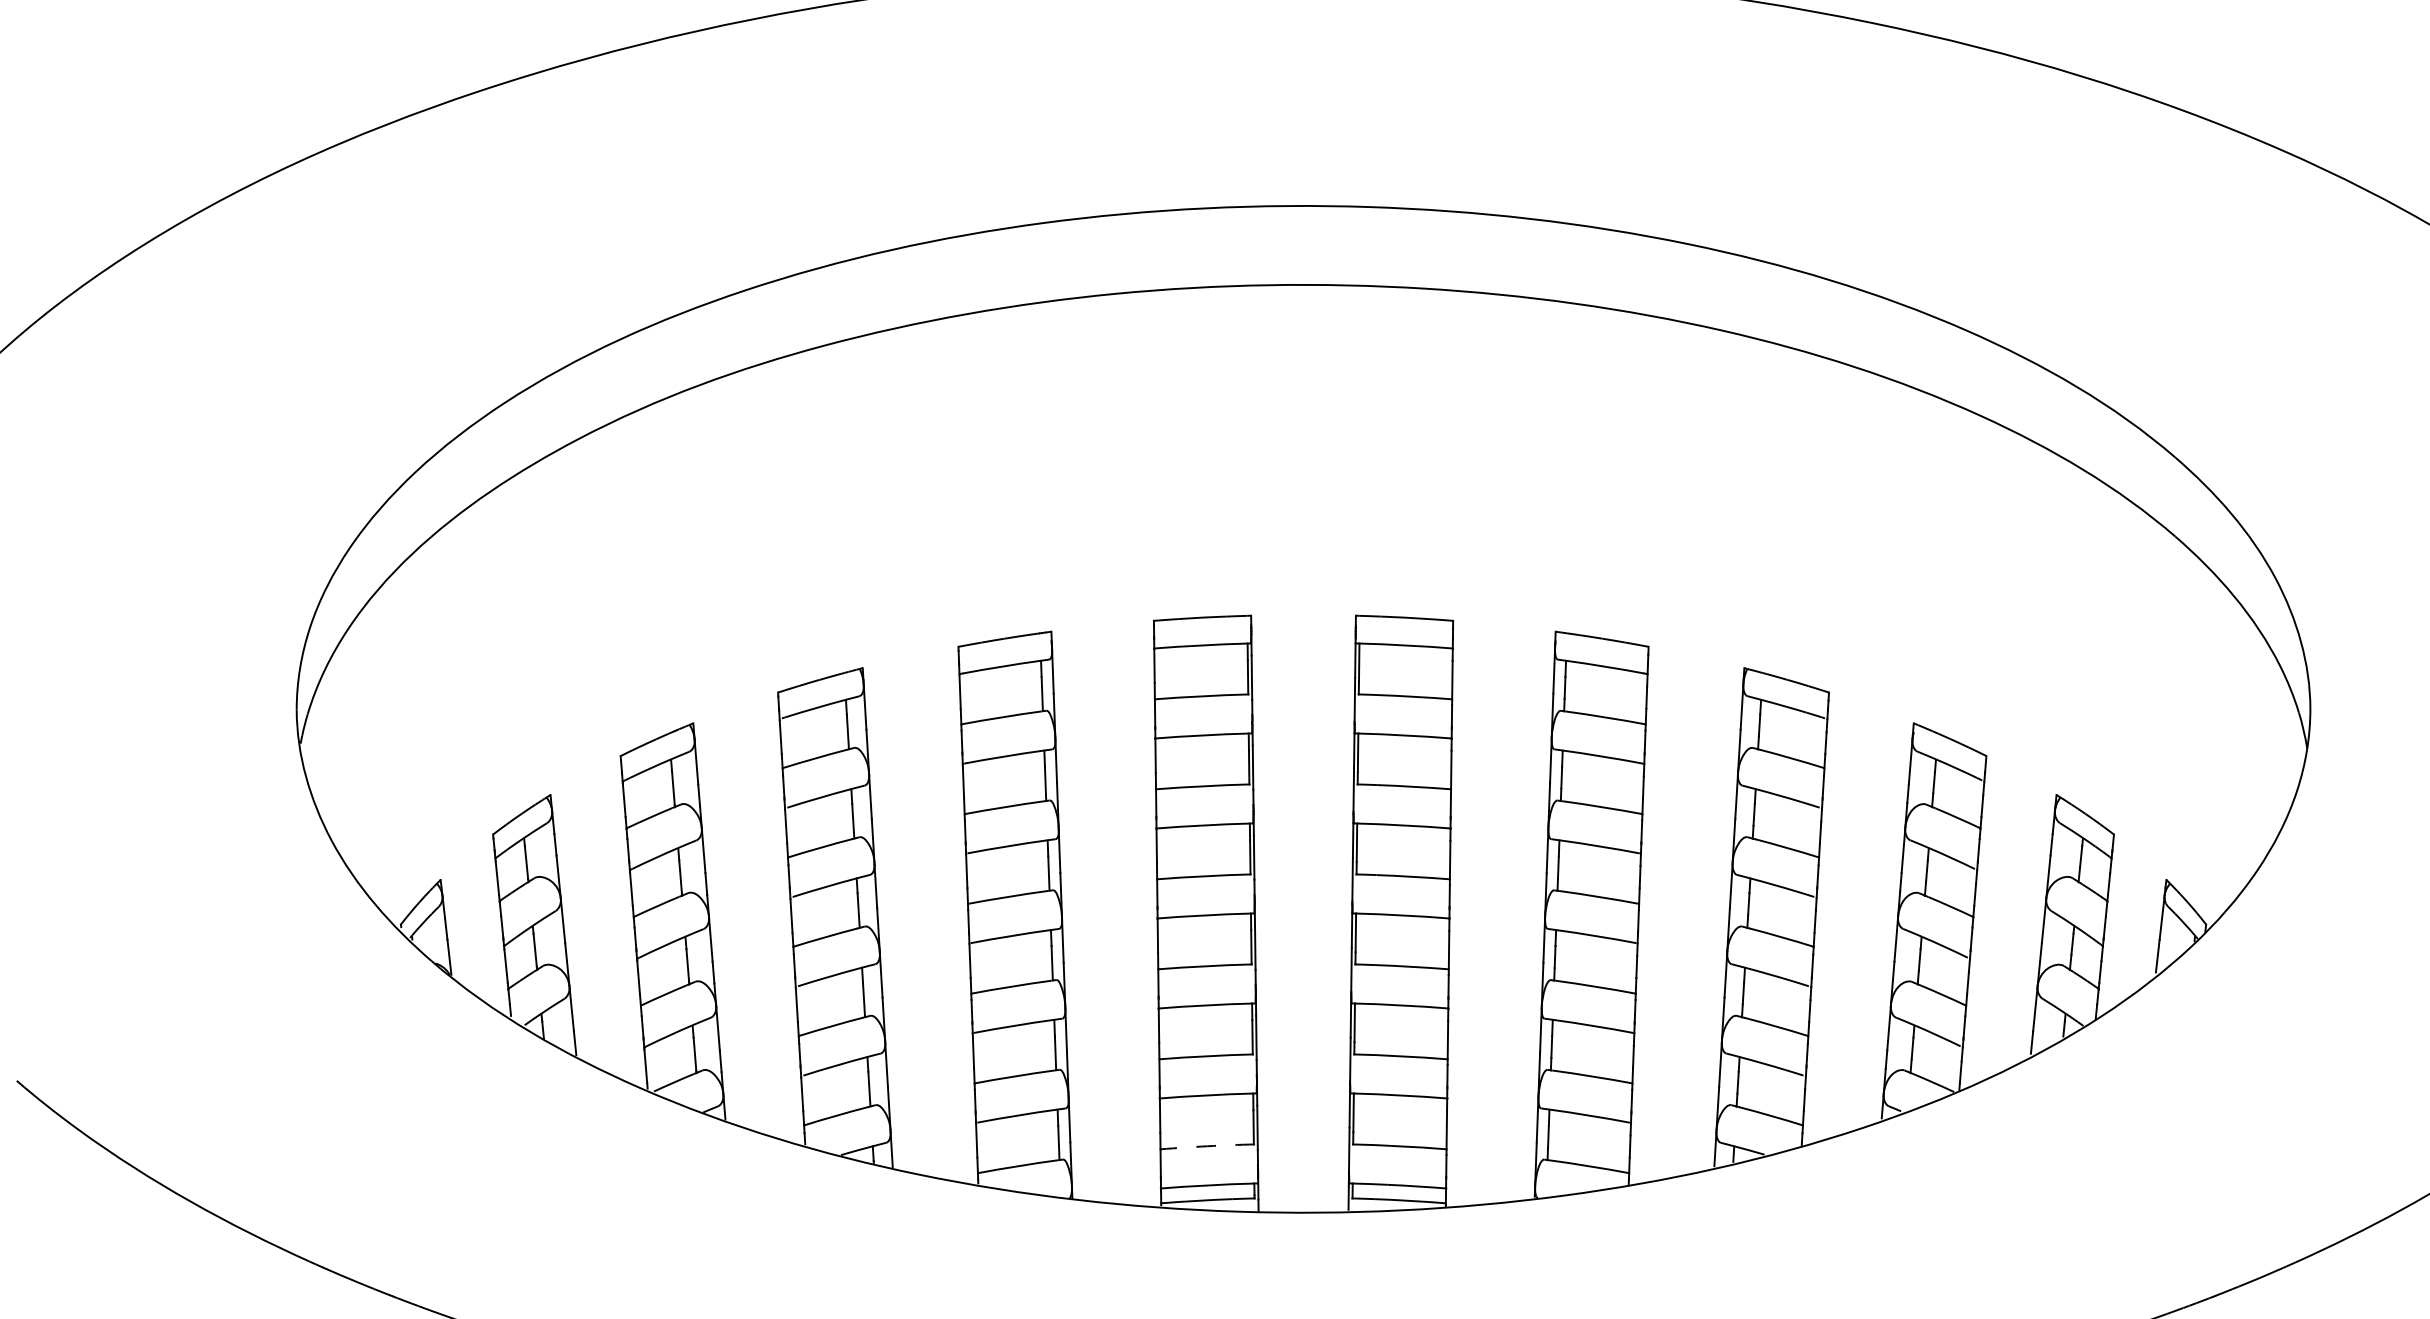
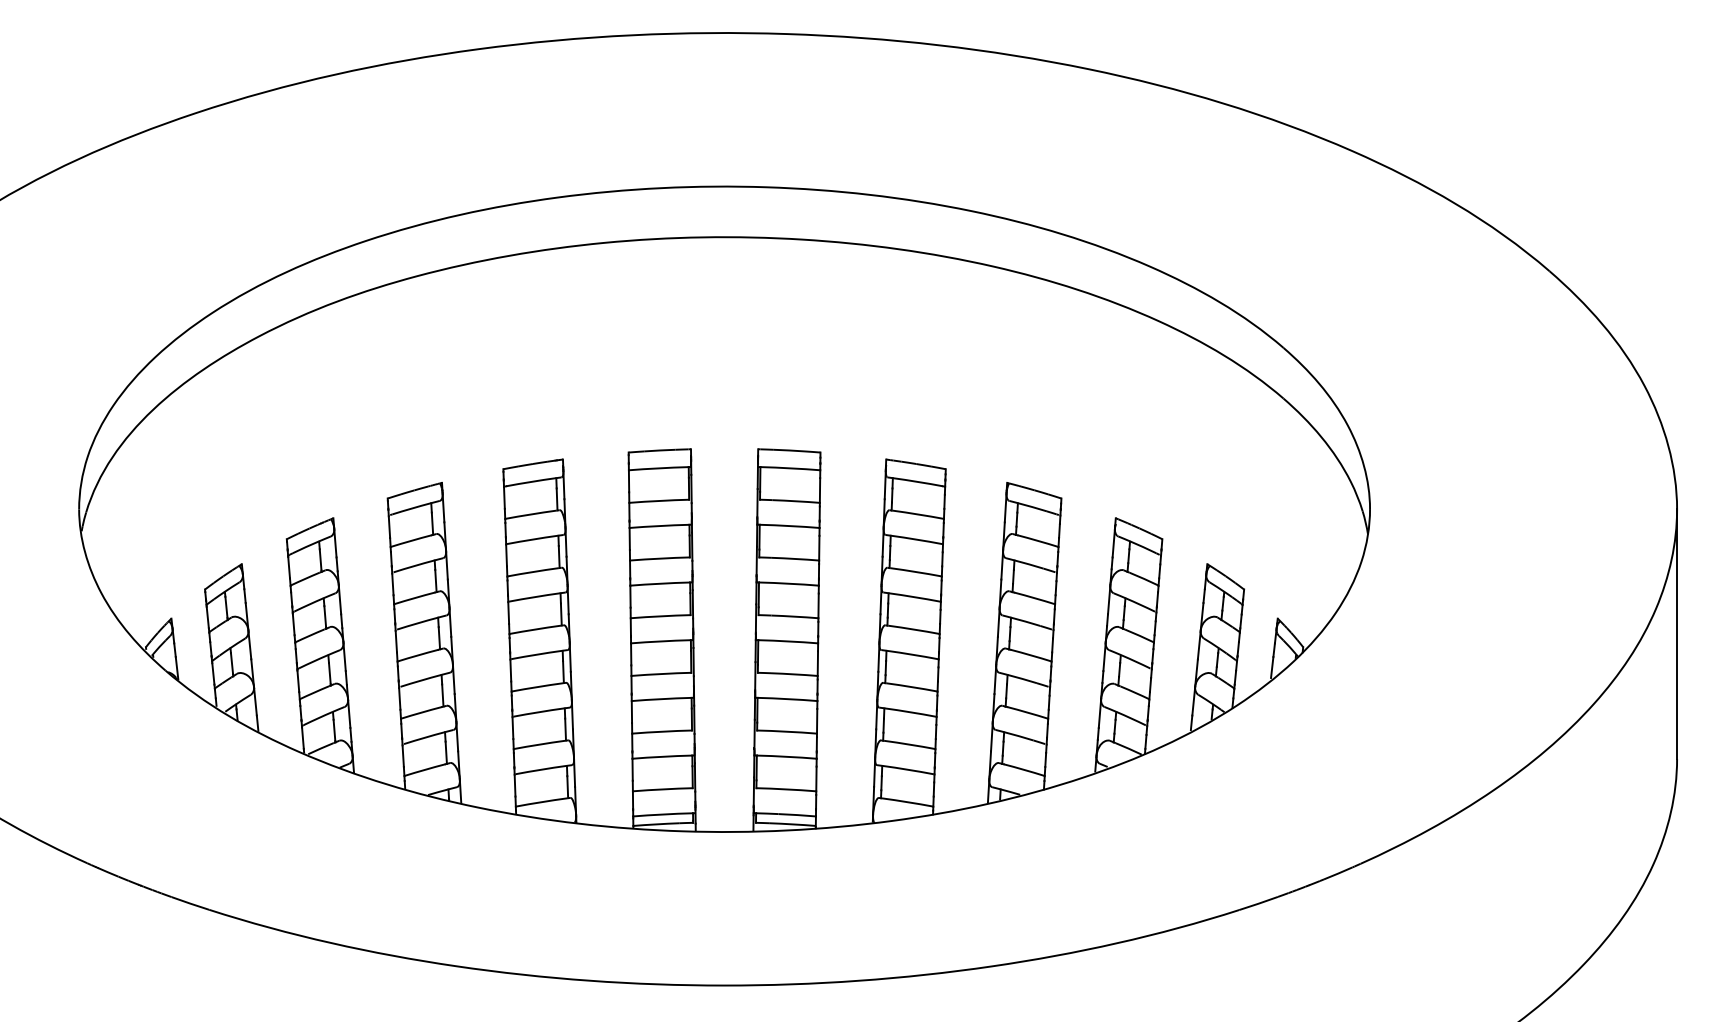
arc: (1208, 1146) -> (663, 789), dashed -> solid

